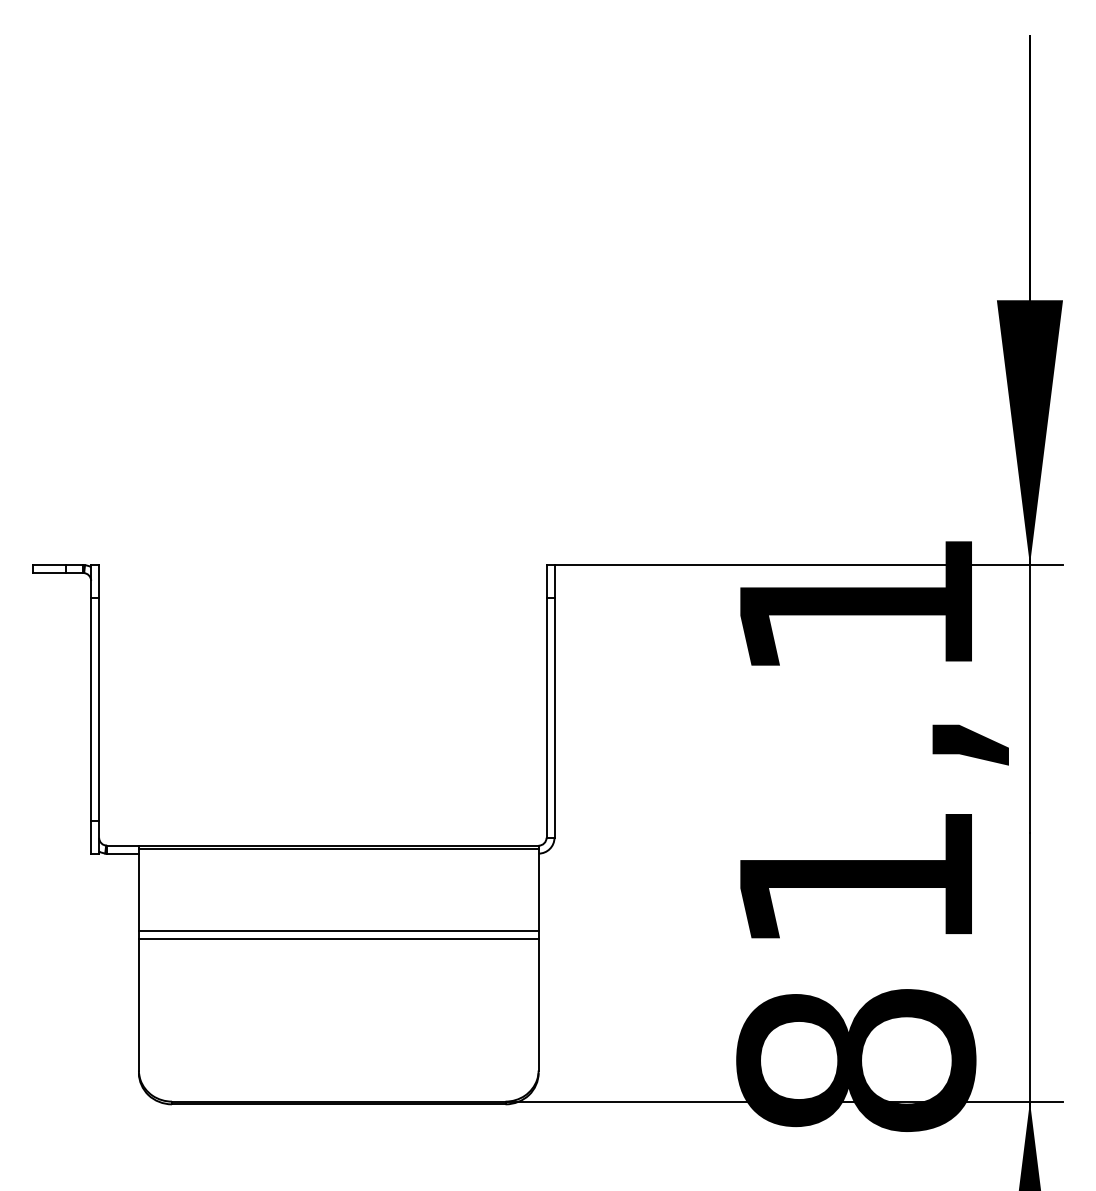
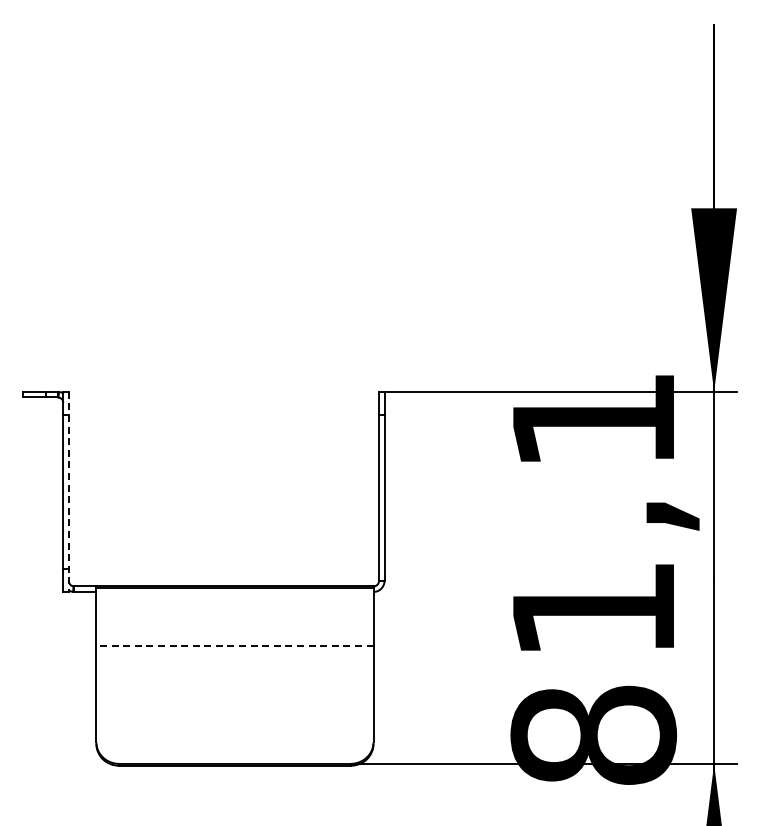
line: (98, 710) -> (68, 492), solid -> dashed
line: (338, 930) -> (234, 645), solid -> dashed
line: (338, 939) -> (234, 651), removed

